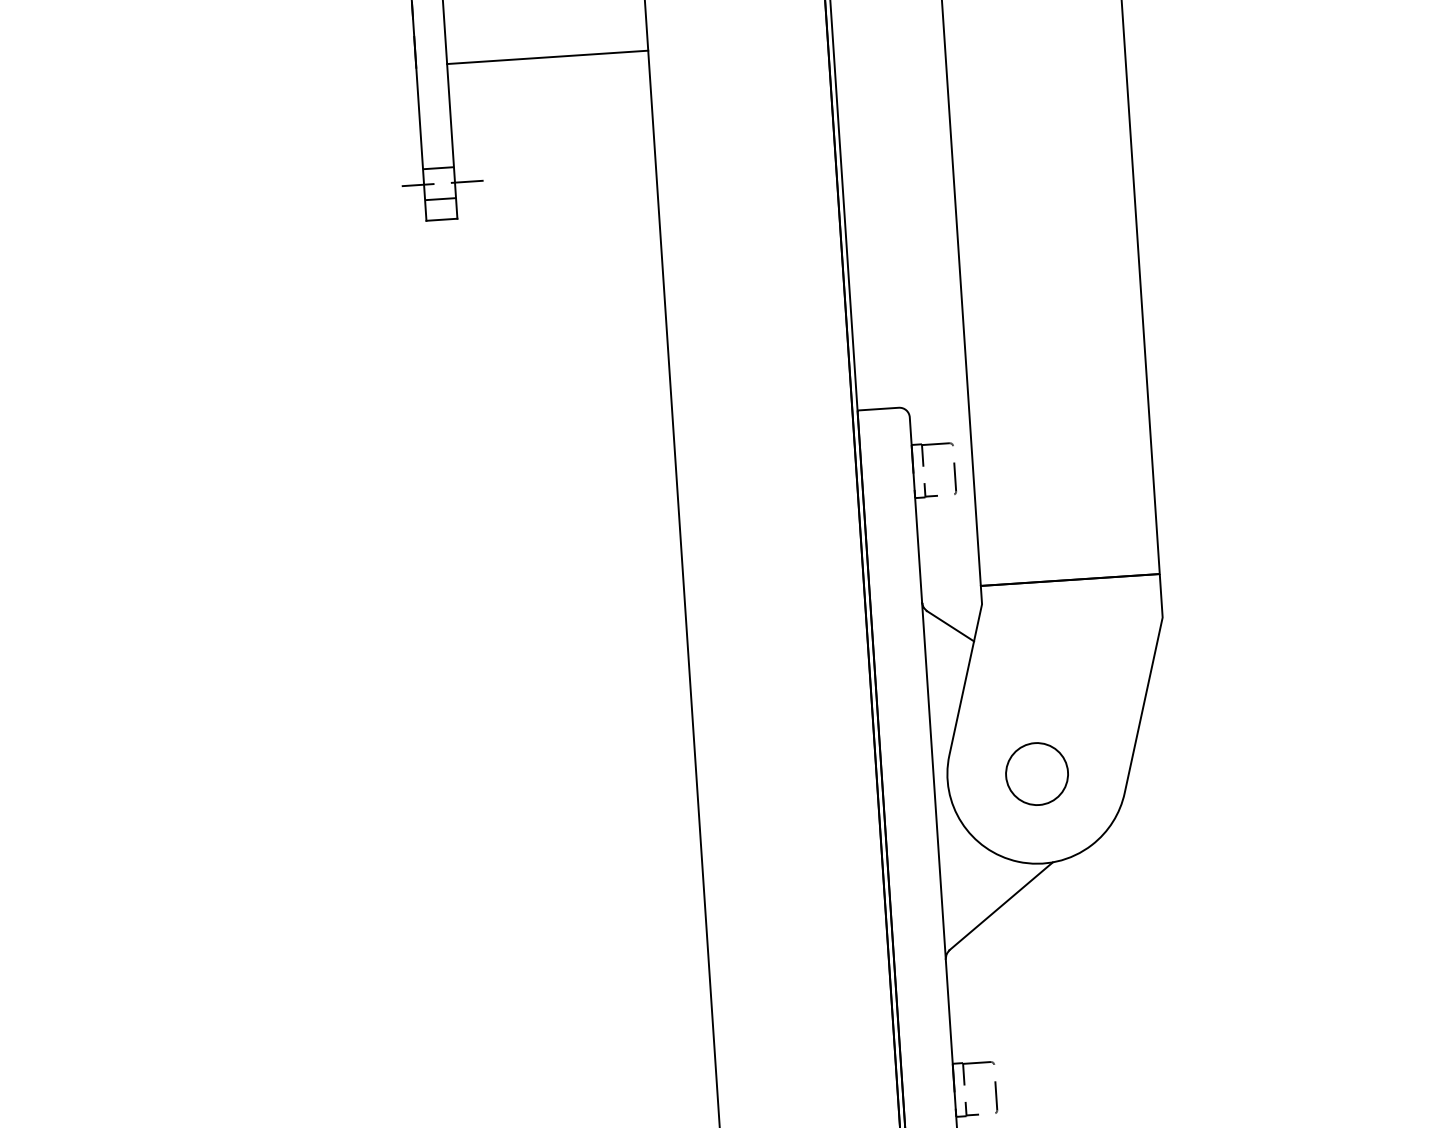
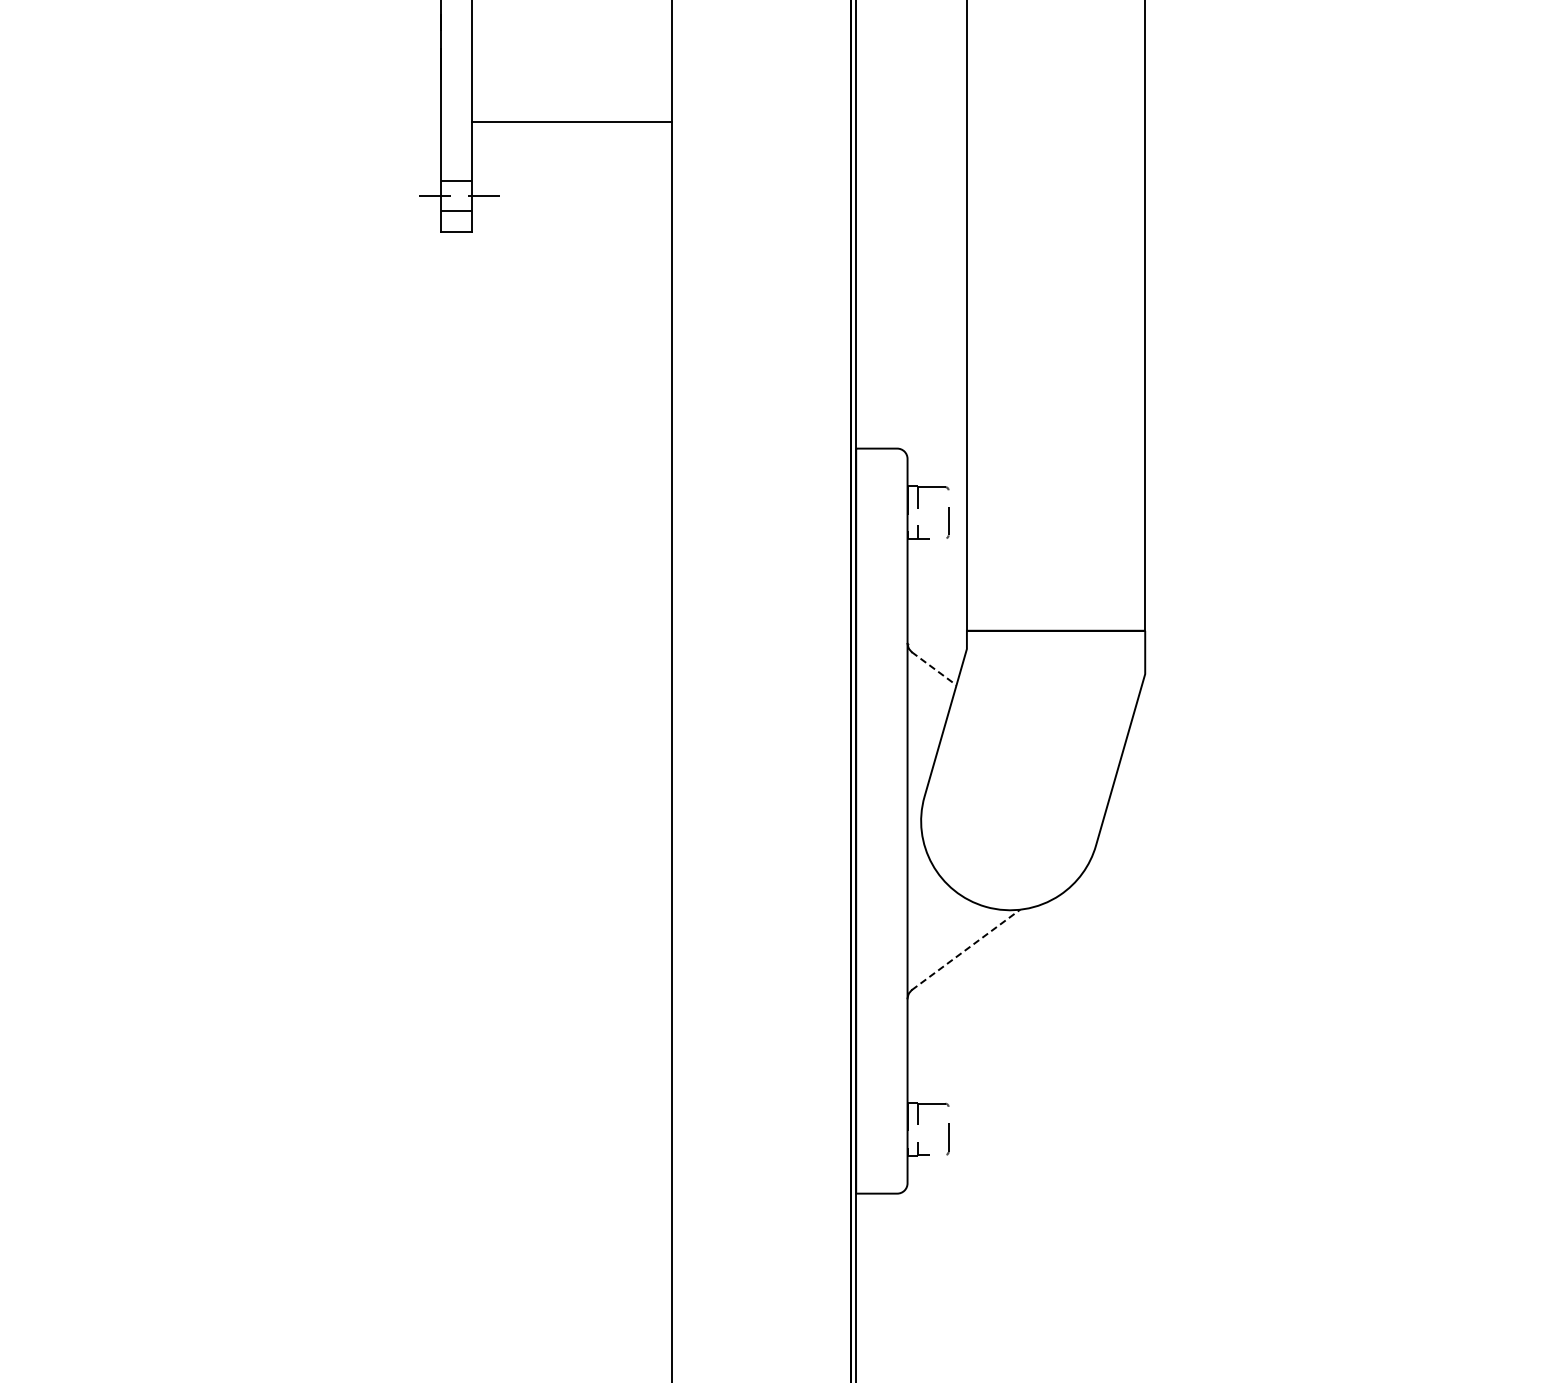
line: (547, 57) -> (571, 121), moved
line: (950, 625) -> (934, 668), solid -> dashed
circle: (1036, 773) -> (1009, 820), removed
line: (1000, 905) -> (965, 949), solid -> dashed

